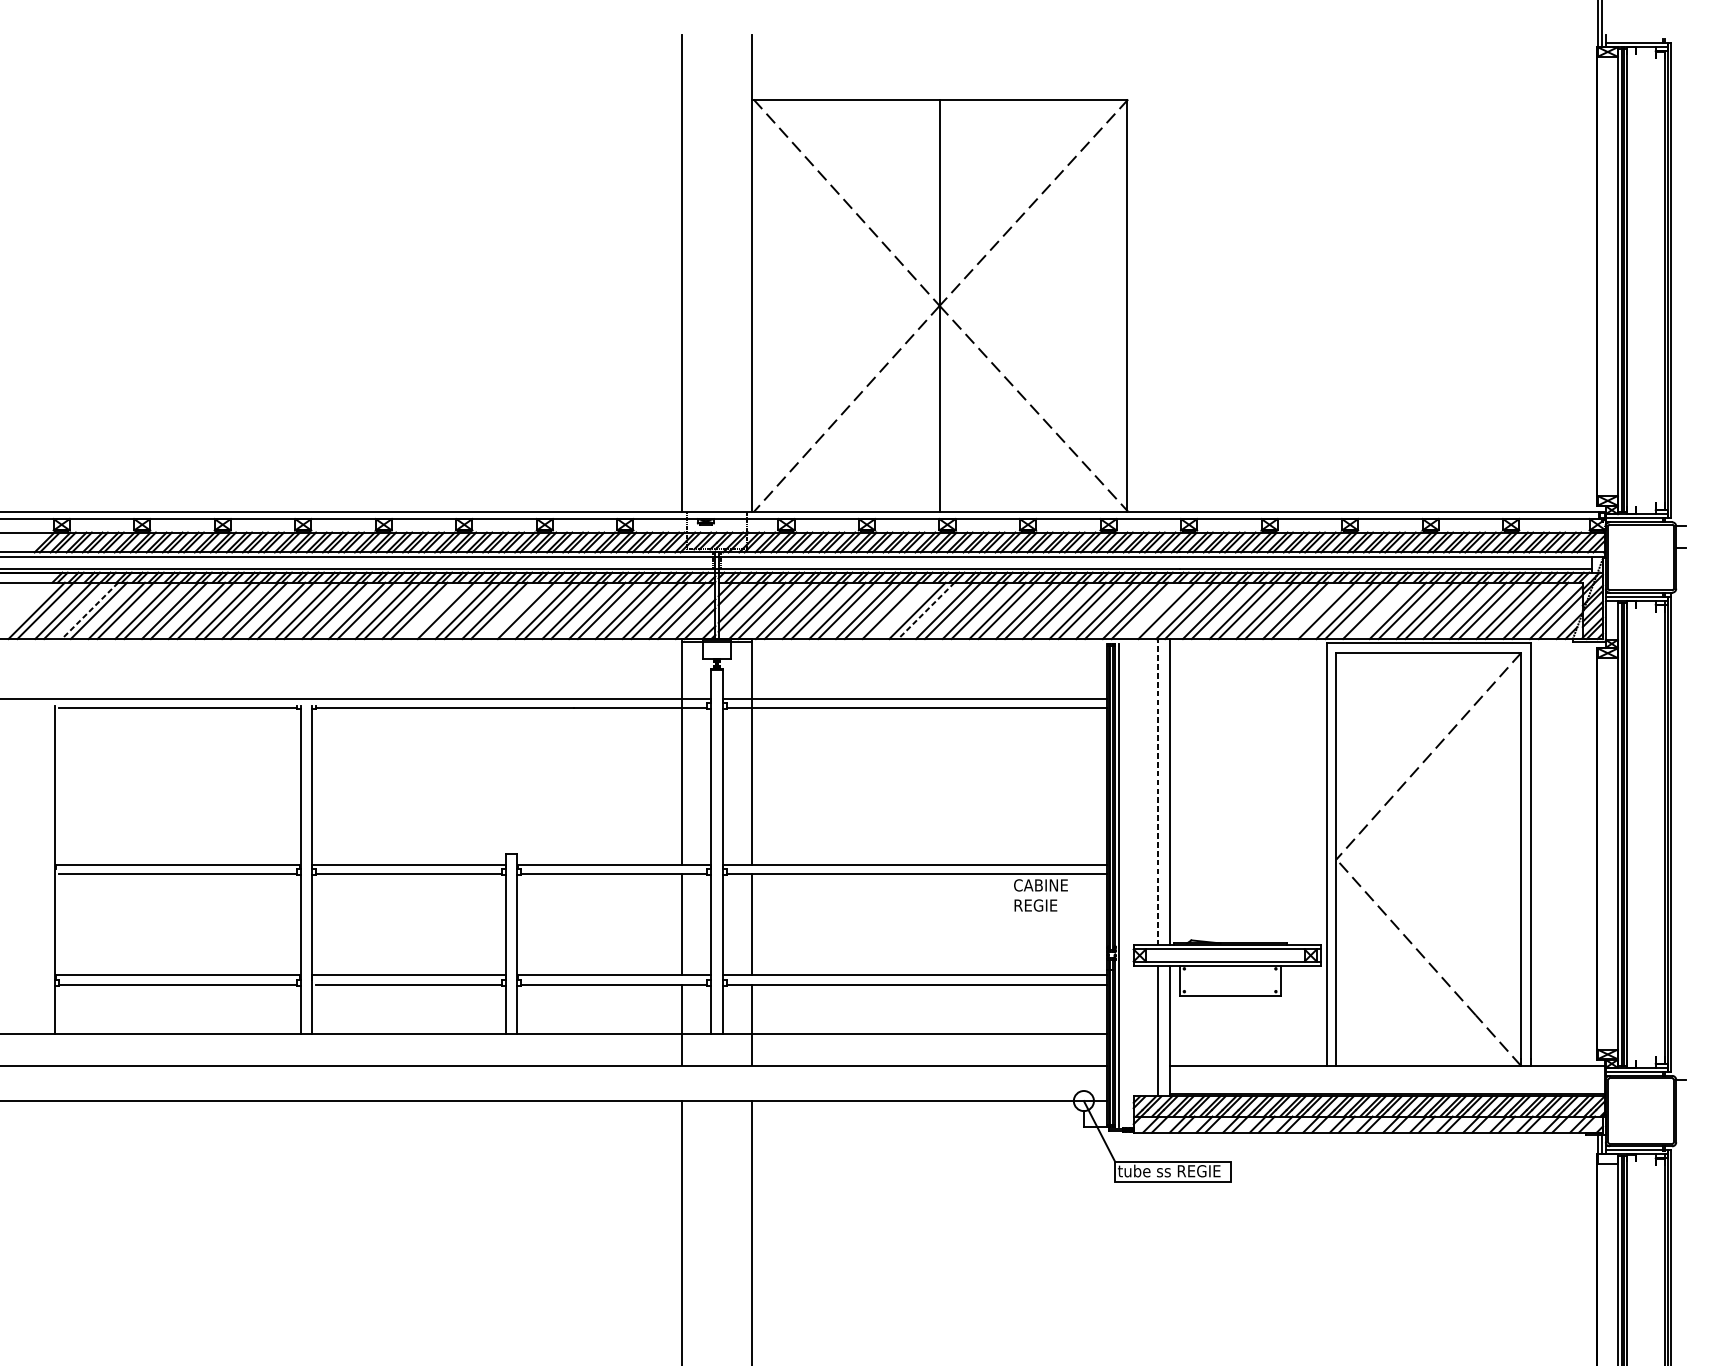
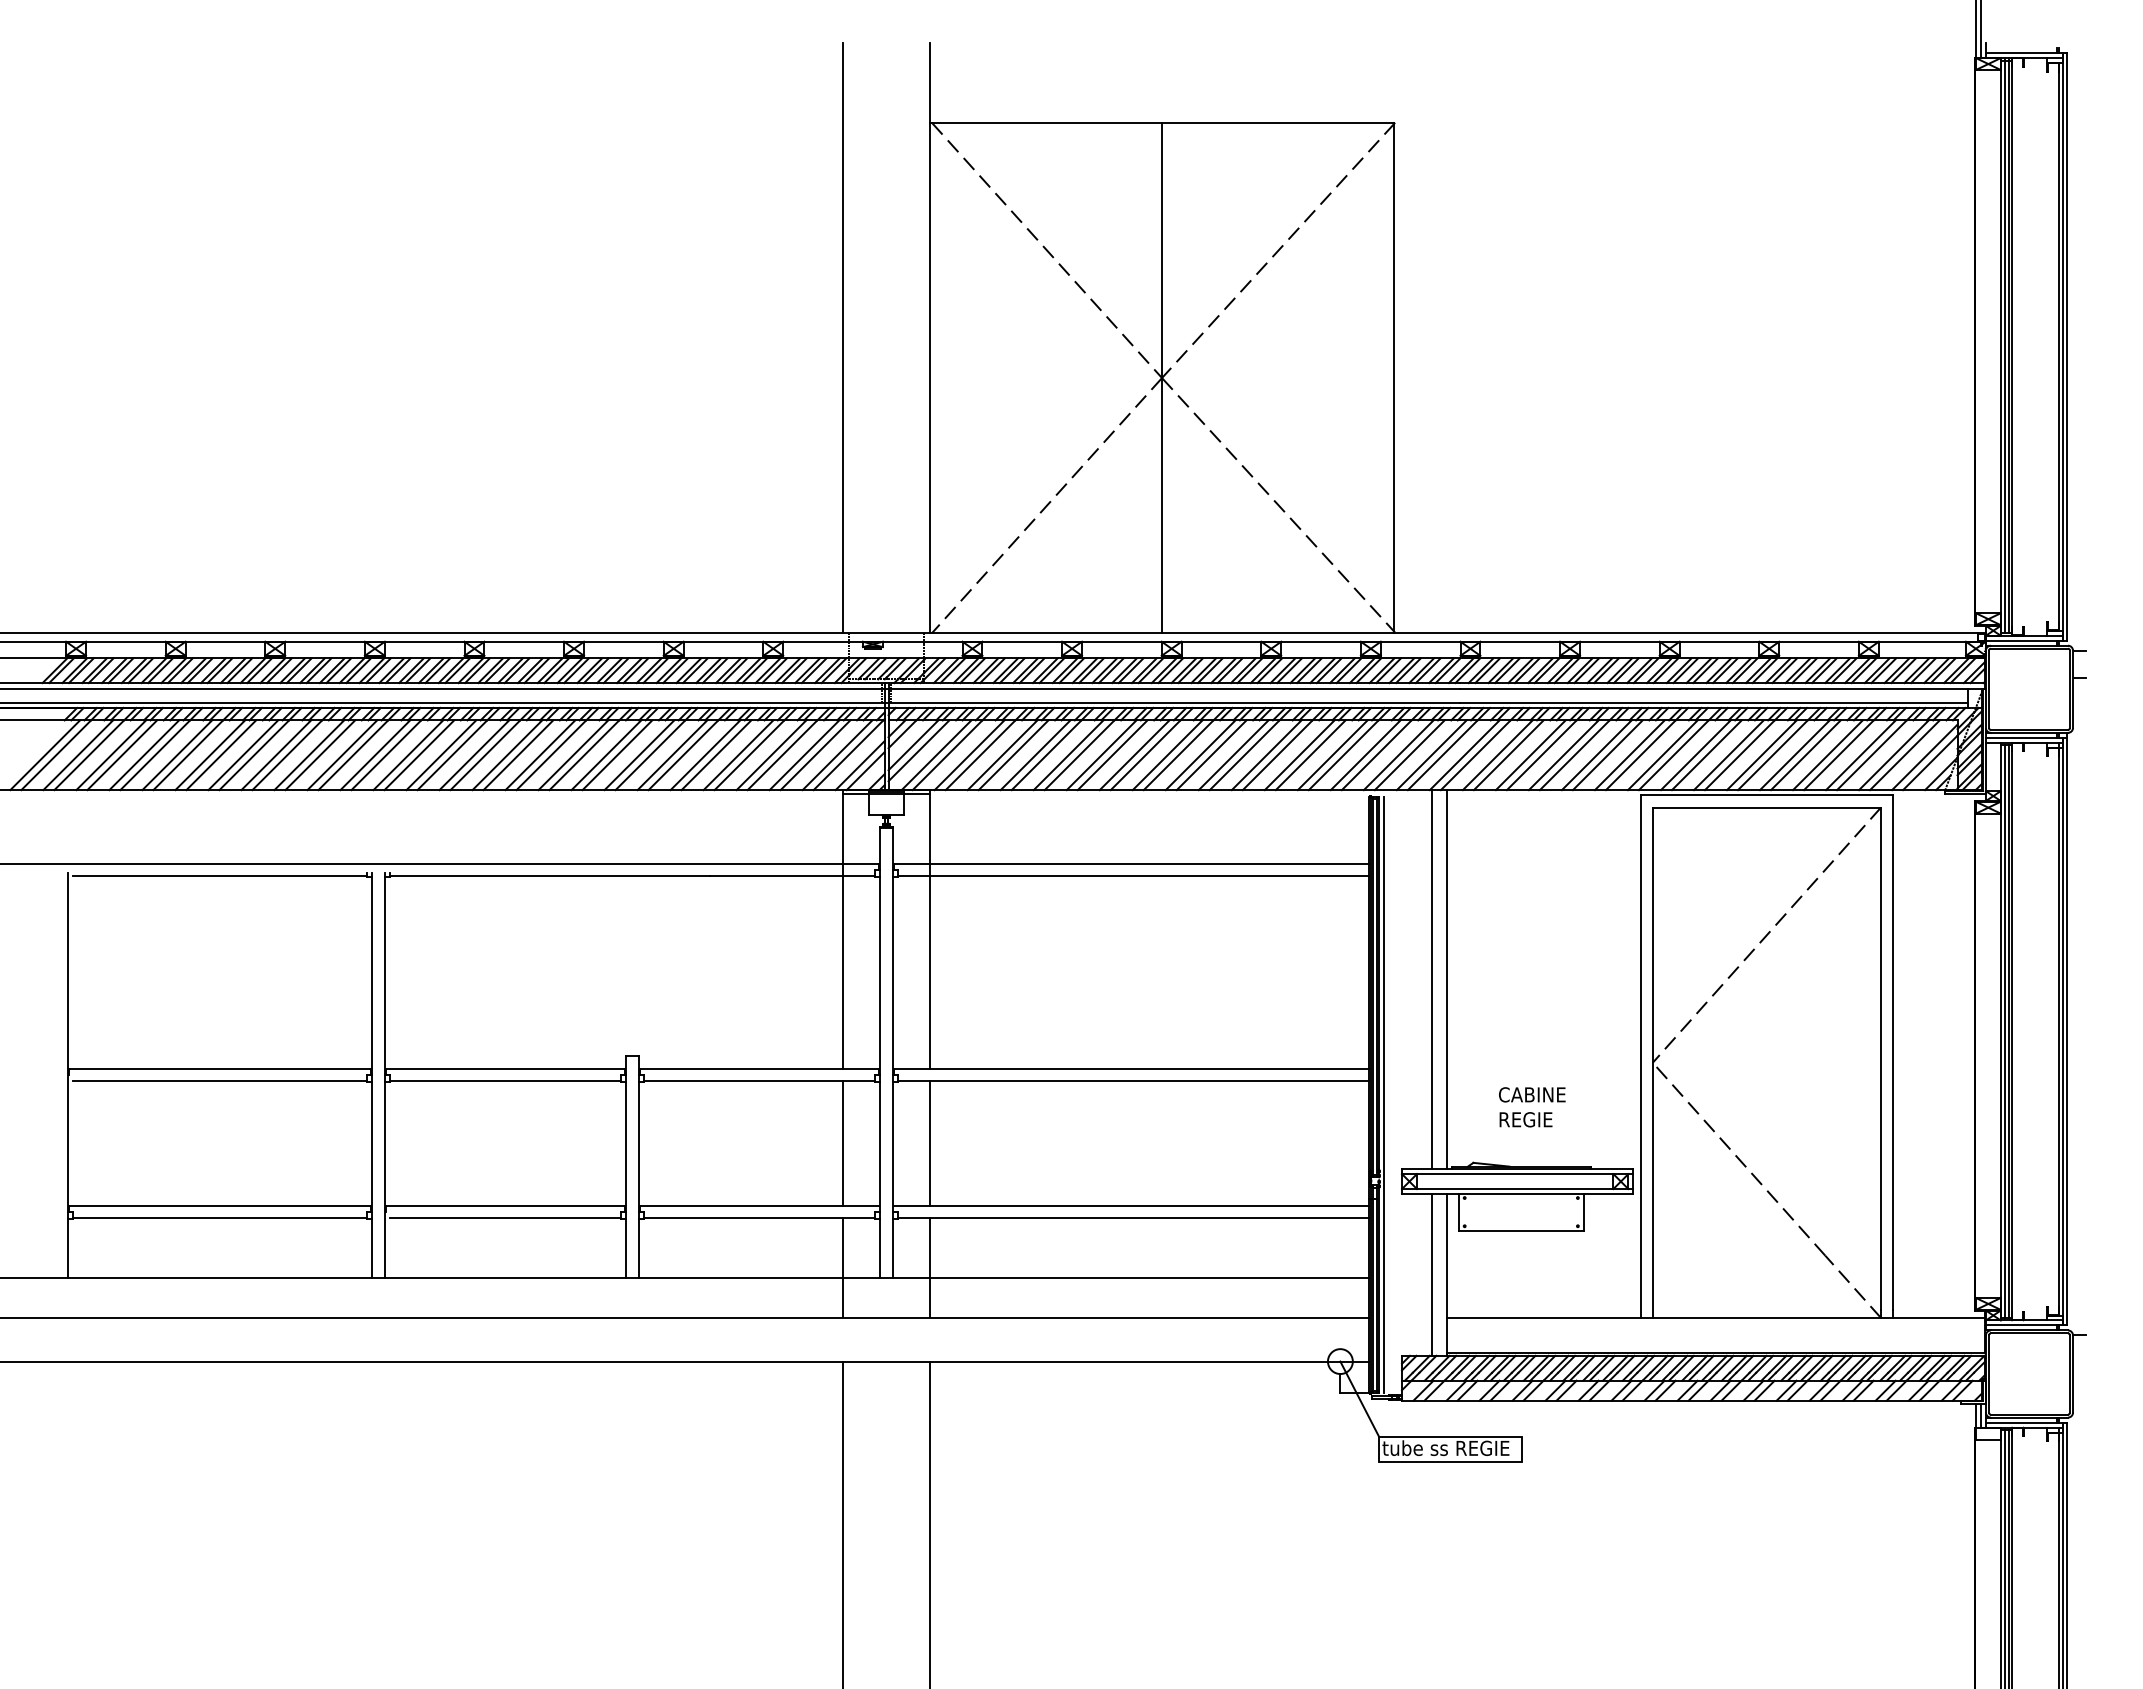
line: (89, 611) -> (110, 755), dashed -> solid
line: (437, 611) -> (540, 755), added
line: (517, 611) -> (639, 755), added
line: (899, 611) -> (1112, 755), added
line: (926, 611) -> (1145, 755), dashed -> solid
line: (1157, 611) -> (1431, 755), added
line: (1317, 611) -> (1629, 755), added
line: (1379, 611) -> (1706, 755), added
line: (1157, 792) -> (1431, 979), dashed -> solid
text: (1041, 895) -> (1532, 1107), moved

